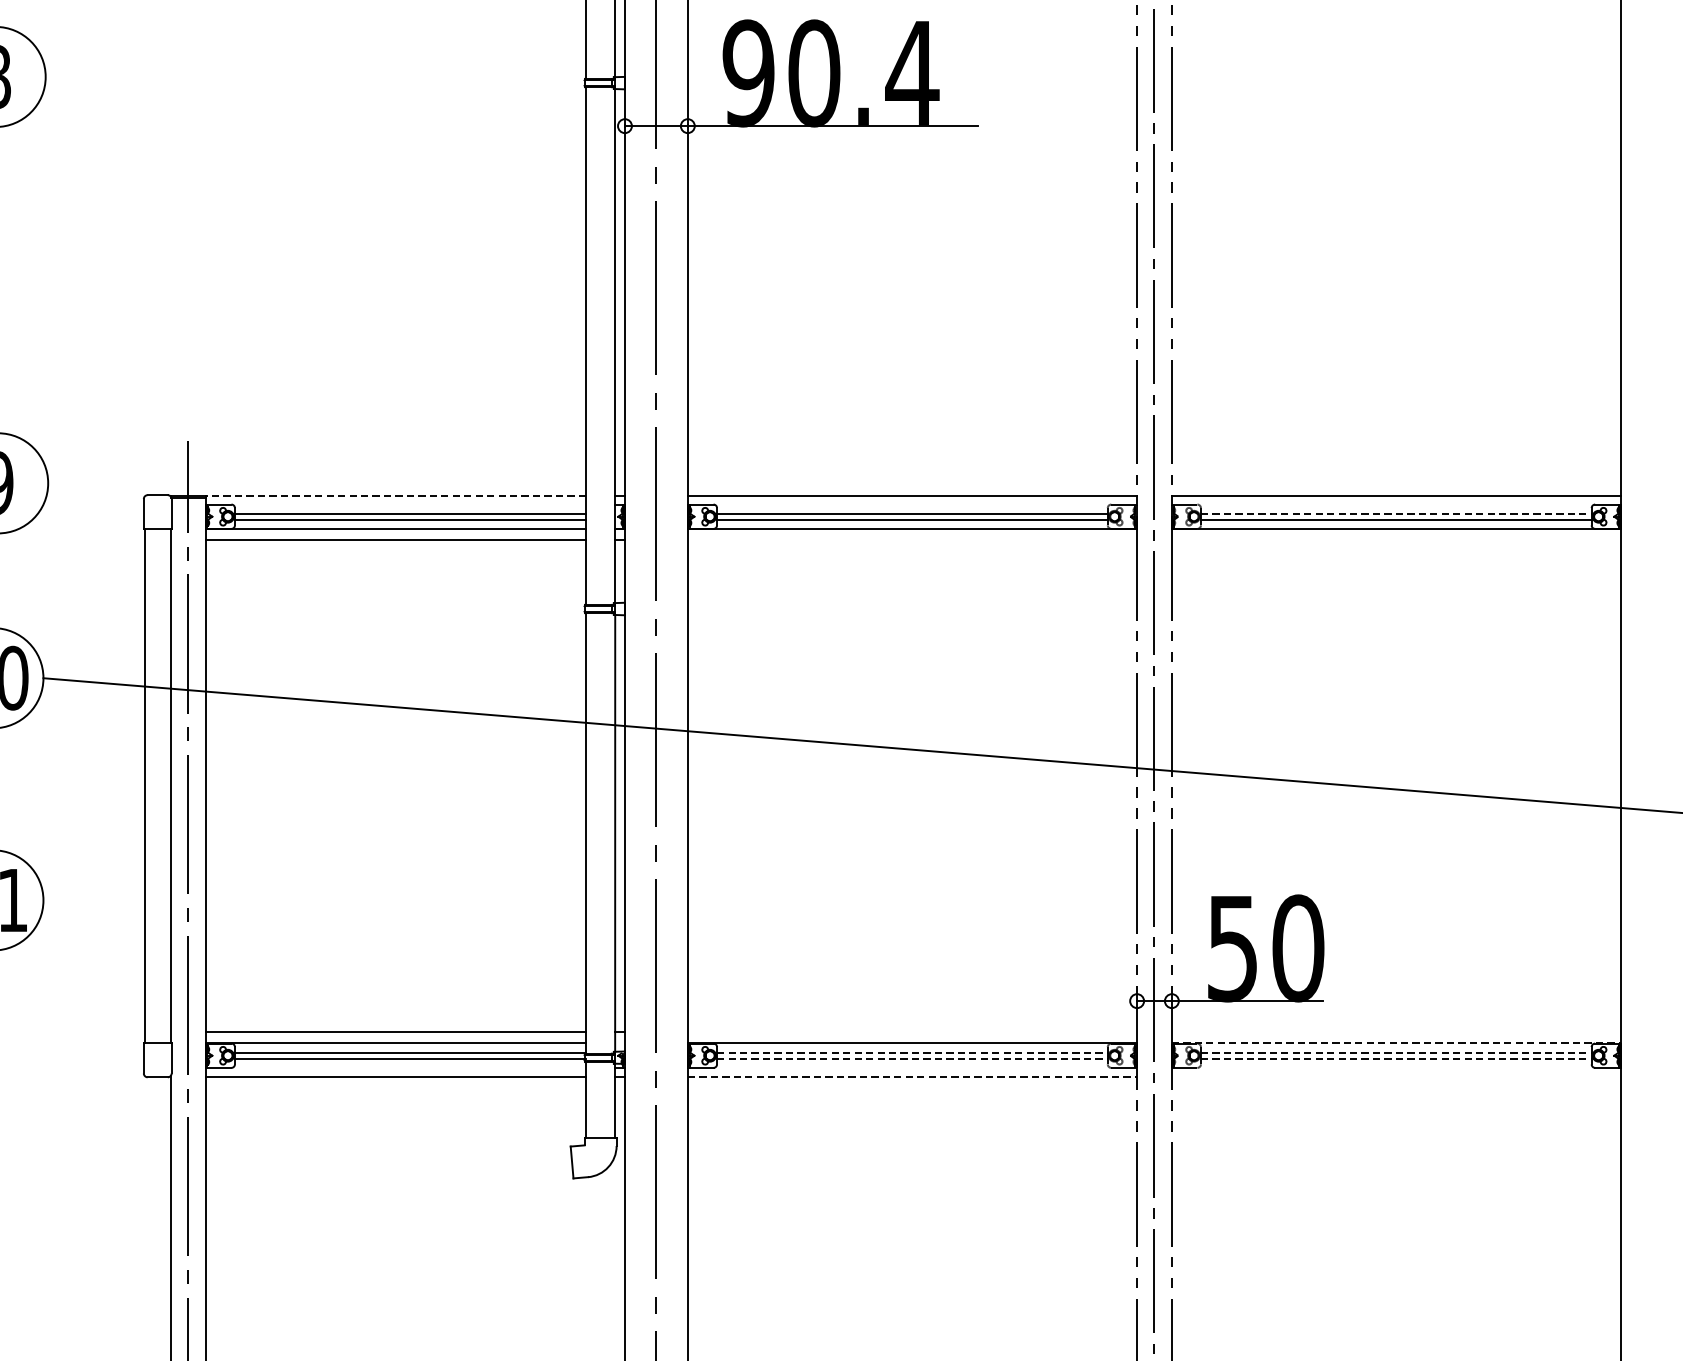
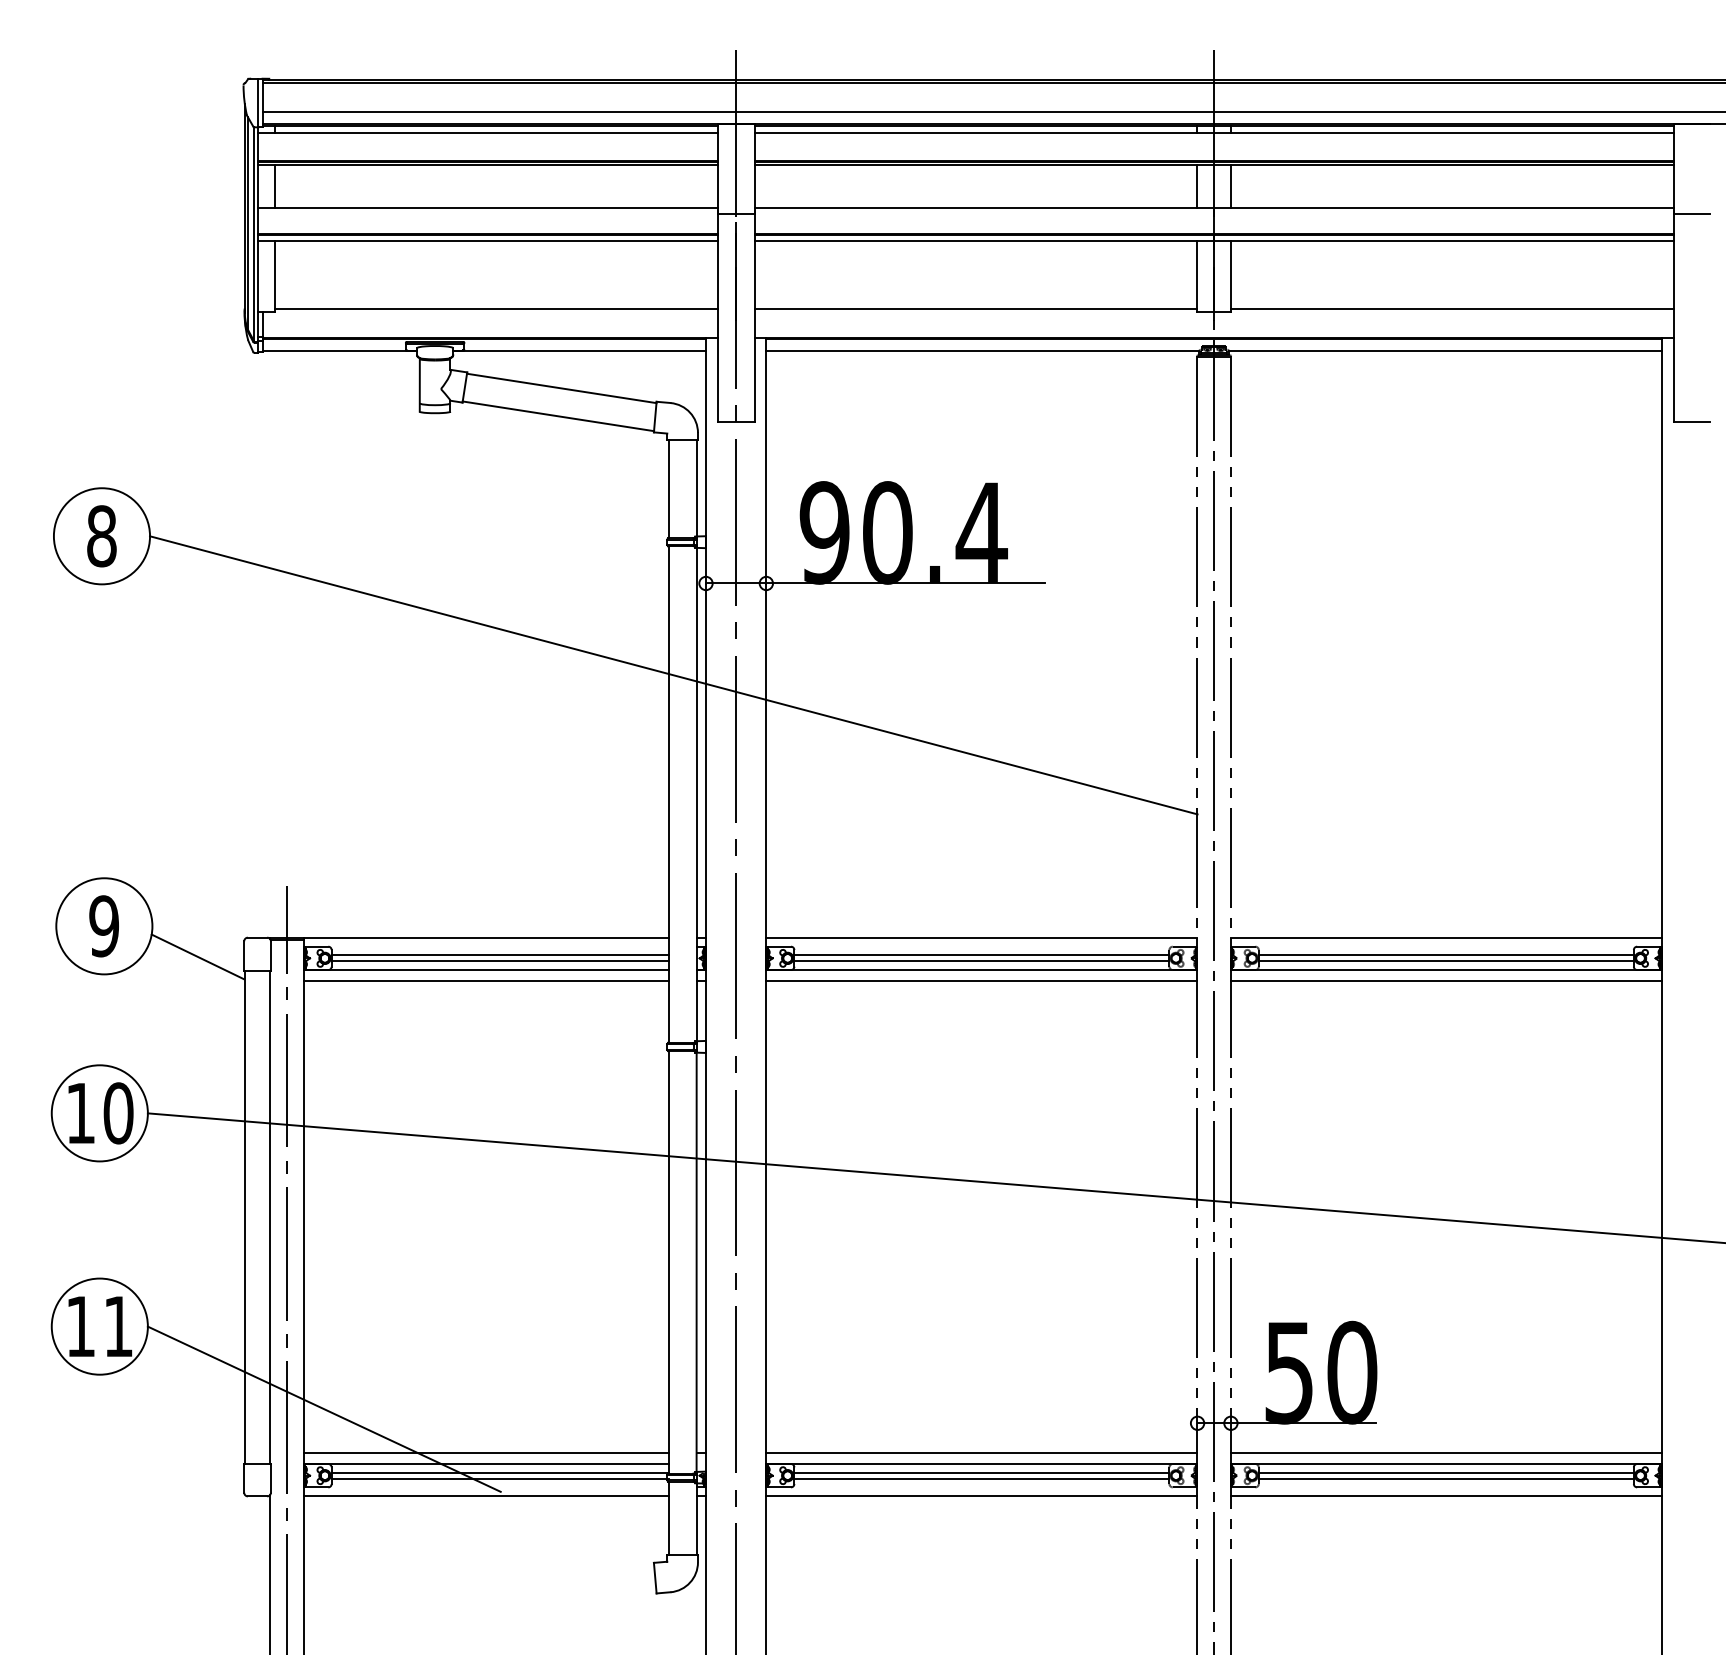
line: (591, 222) -> (673, 675), added
line: (395, 496) -> (485, 938), dashed -> solid
line: (1396, 513) -> (1446, 955), dashed -> solid
line: (95, 514) -> (197, 956), added
line: (912, 539) -> (981, 980), added
line: (1395, 539) -> (1445, 980), added
line: (226, 985) -> (323, 1408), added
line: (912, 1032) -> (981, 1453), added
line: (1395, 1032) -> (1445, 1453), added
line: (1396, 1043) -> (1446, 1463), dashed -> solid
line: (912, 1052) -> (981, 1472), dashed -> solid
line: (1396, 1052) -> (1446, 1472), dashed -> solid
line: (912, 1058) -> (981, 1478), dashed -> solid
line: (1396, 1058) -> (1446, 1478), dashed -> solid
line: (912, 1077) -> (981, 1496), dashed -> solid
line: (1395, 1077) -> (1445, 1496), added

